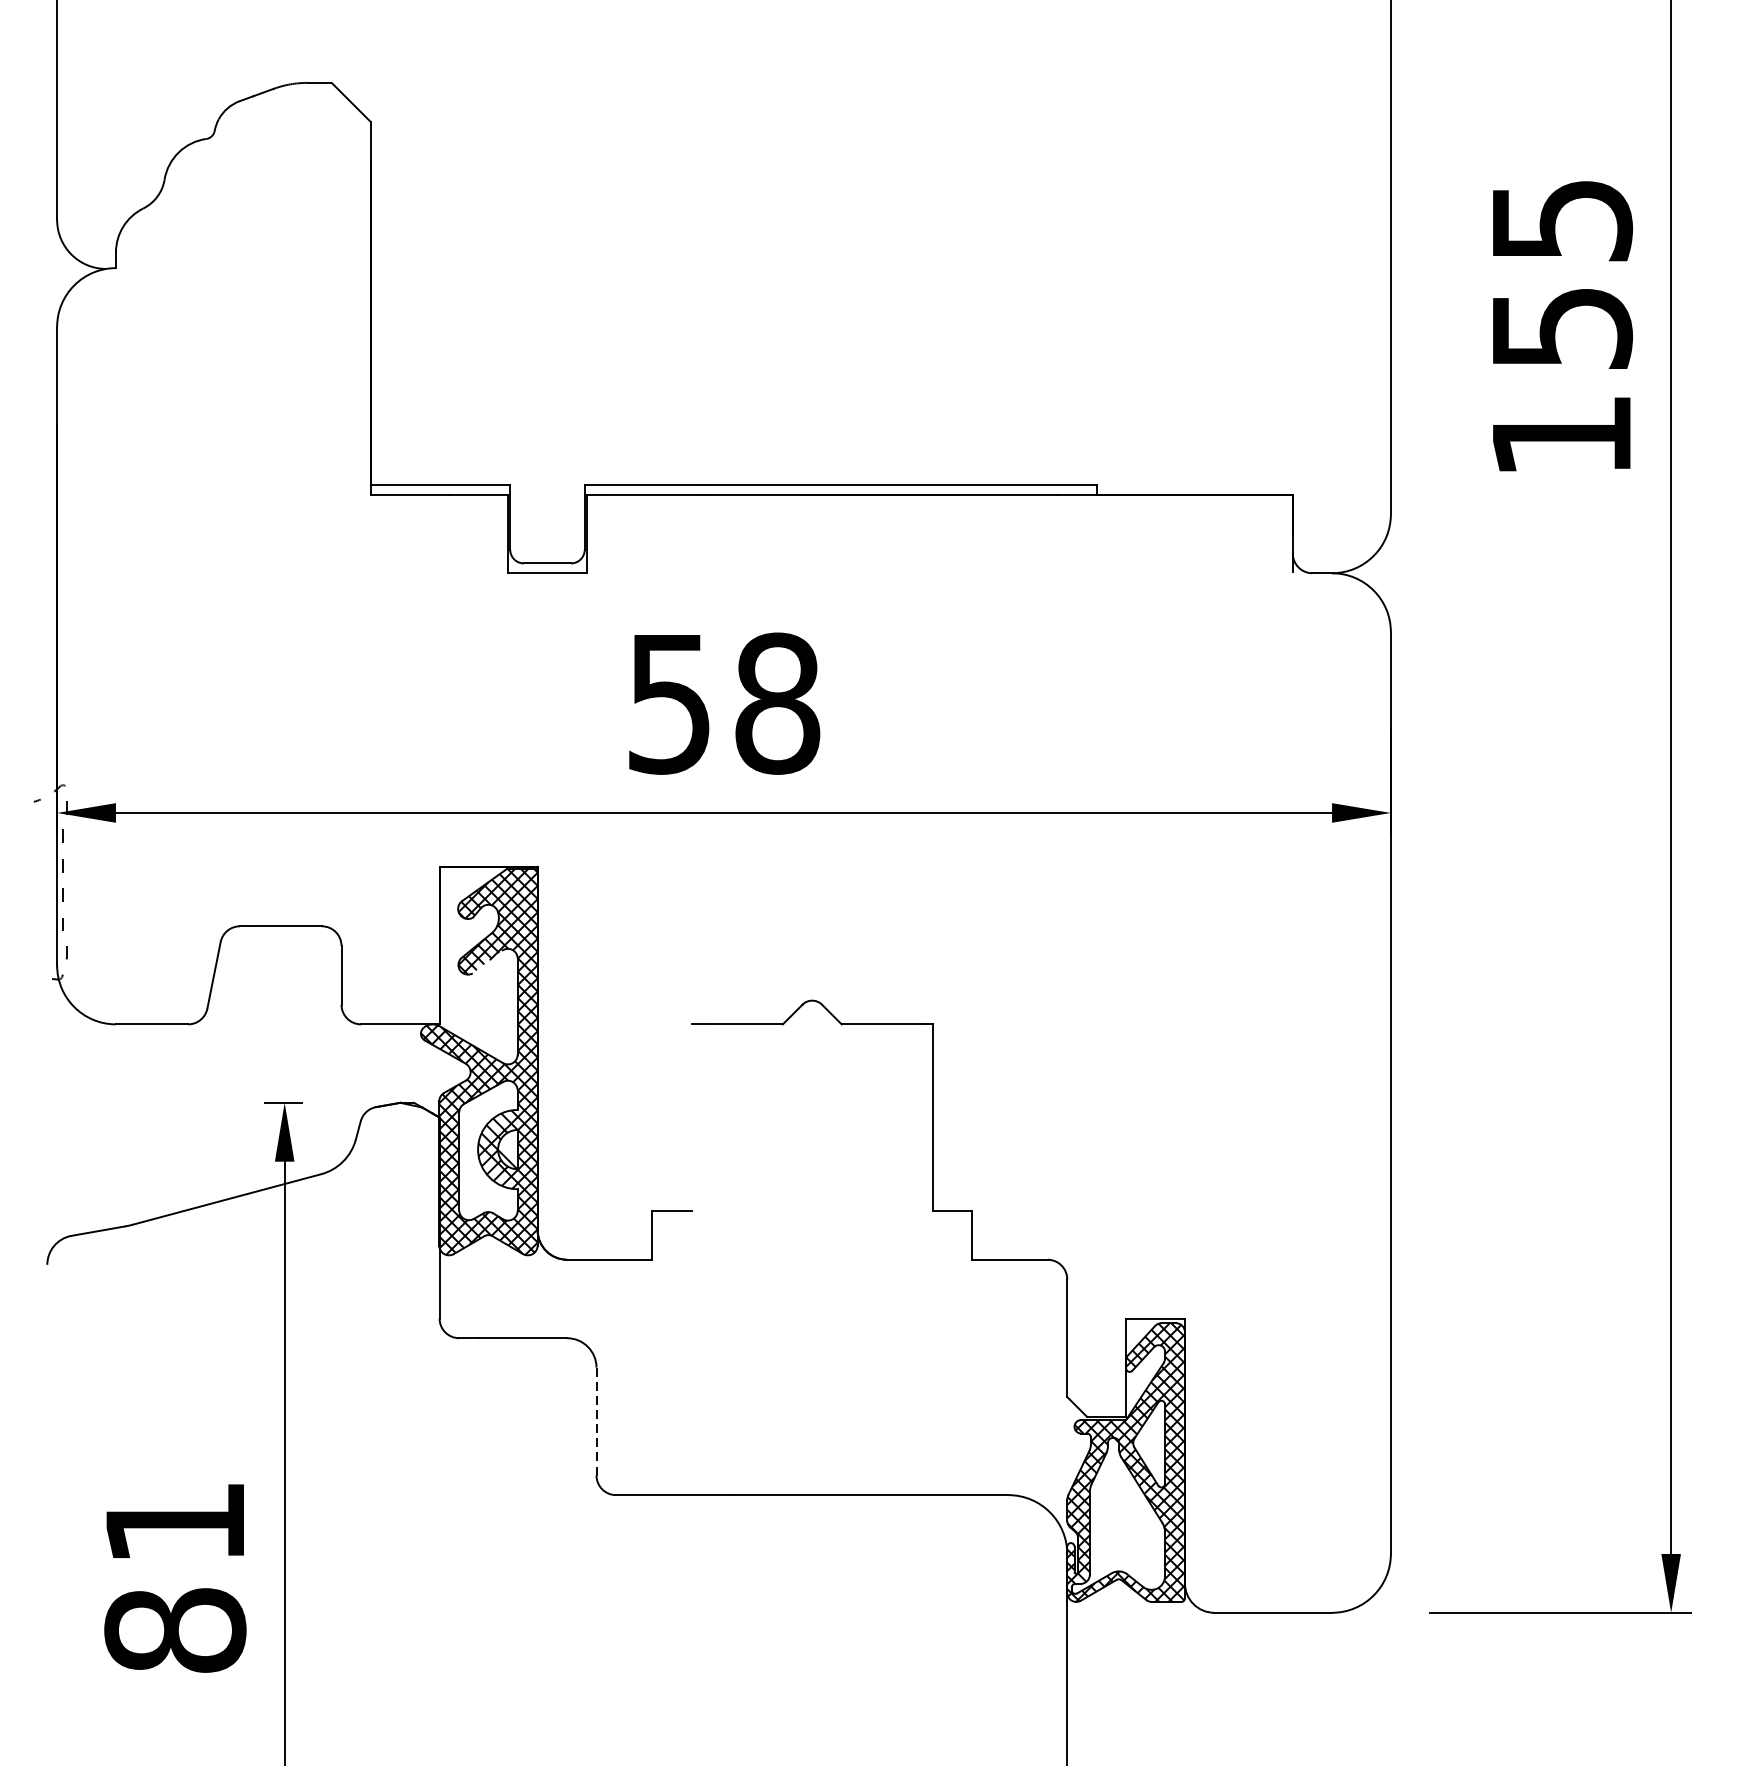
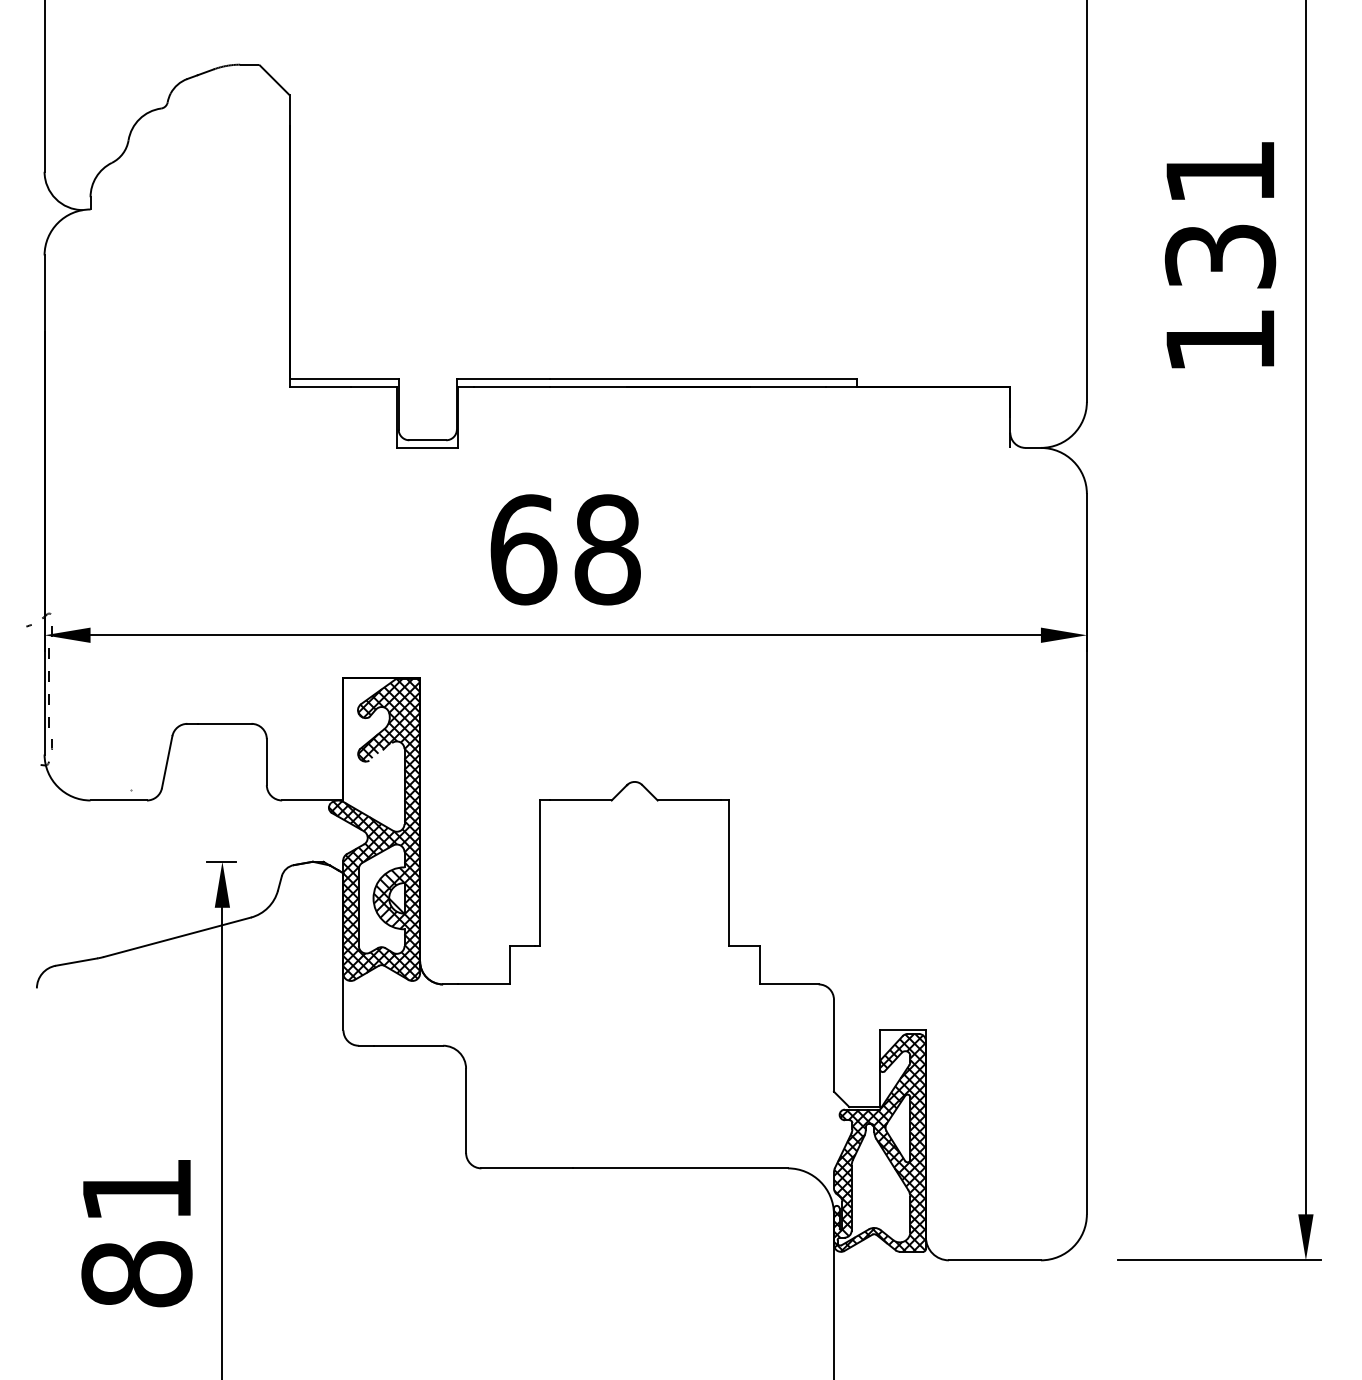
text: (1561, 274) -> (1220, 214), 155 -> 131
text: (669, 703) -> (523, 549), 58 -> 68
line: (691, 1117) -> (540, 873), added
line: (597, 1421) -> (466, 1110), dashed -> solid

